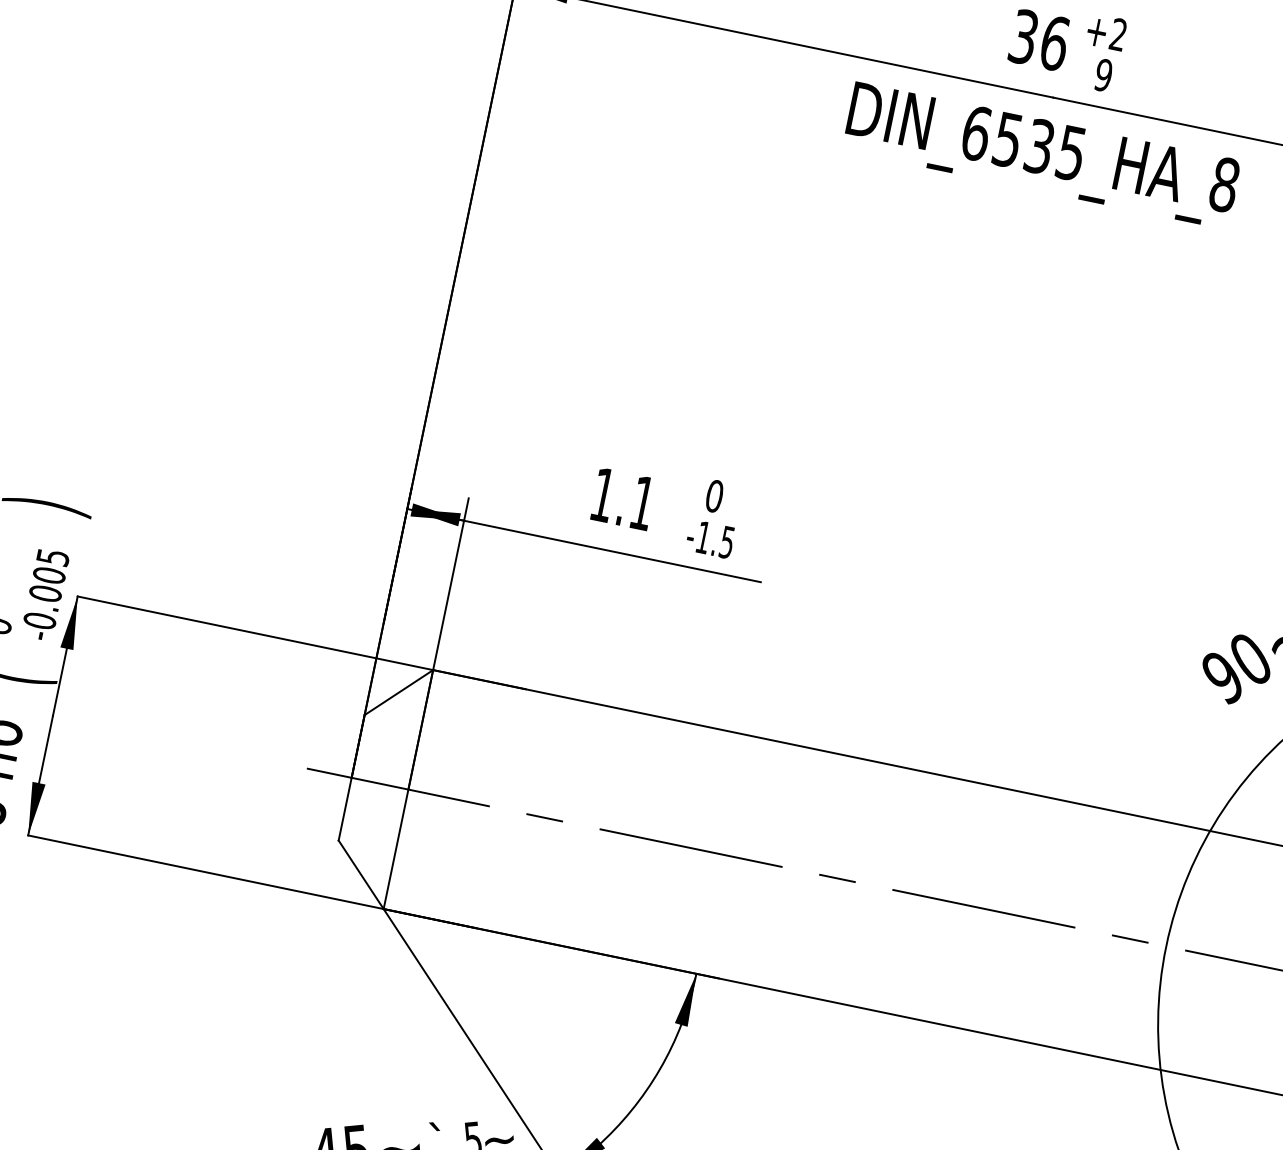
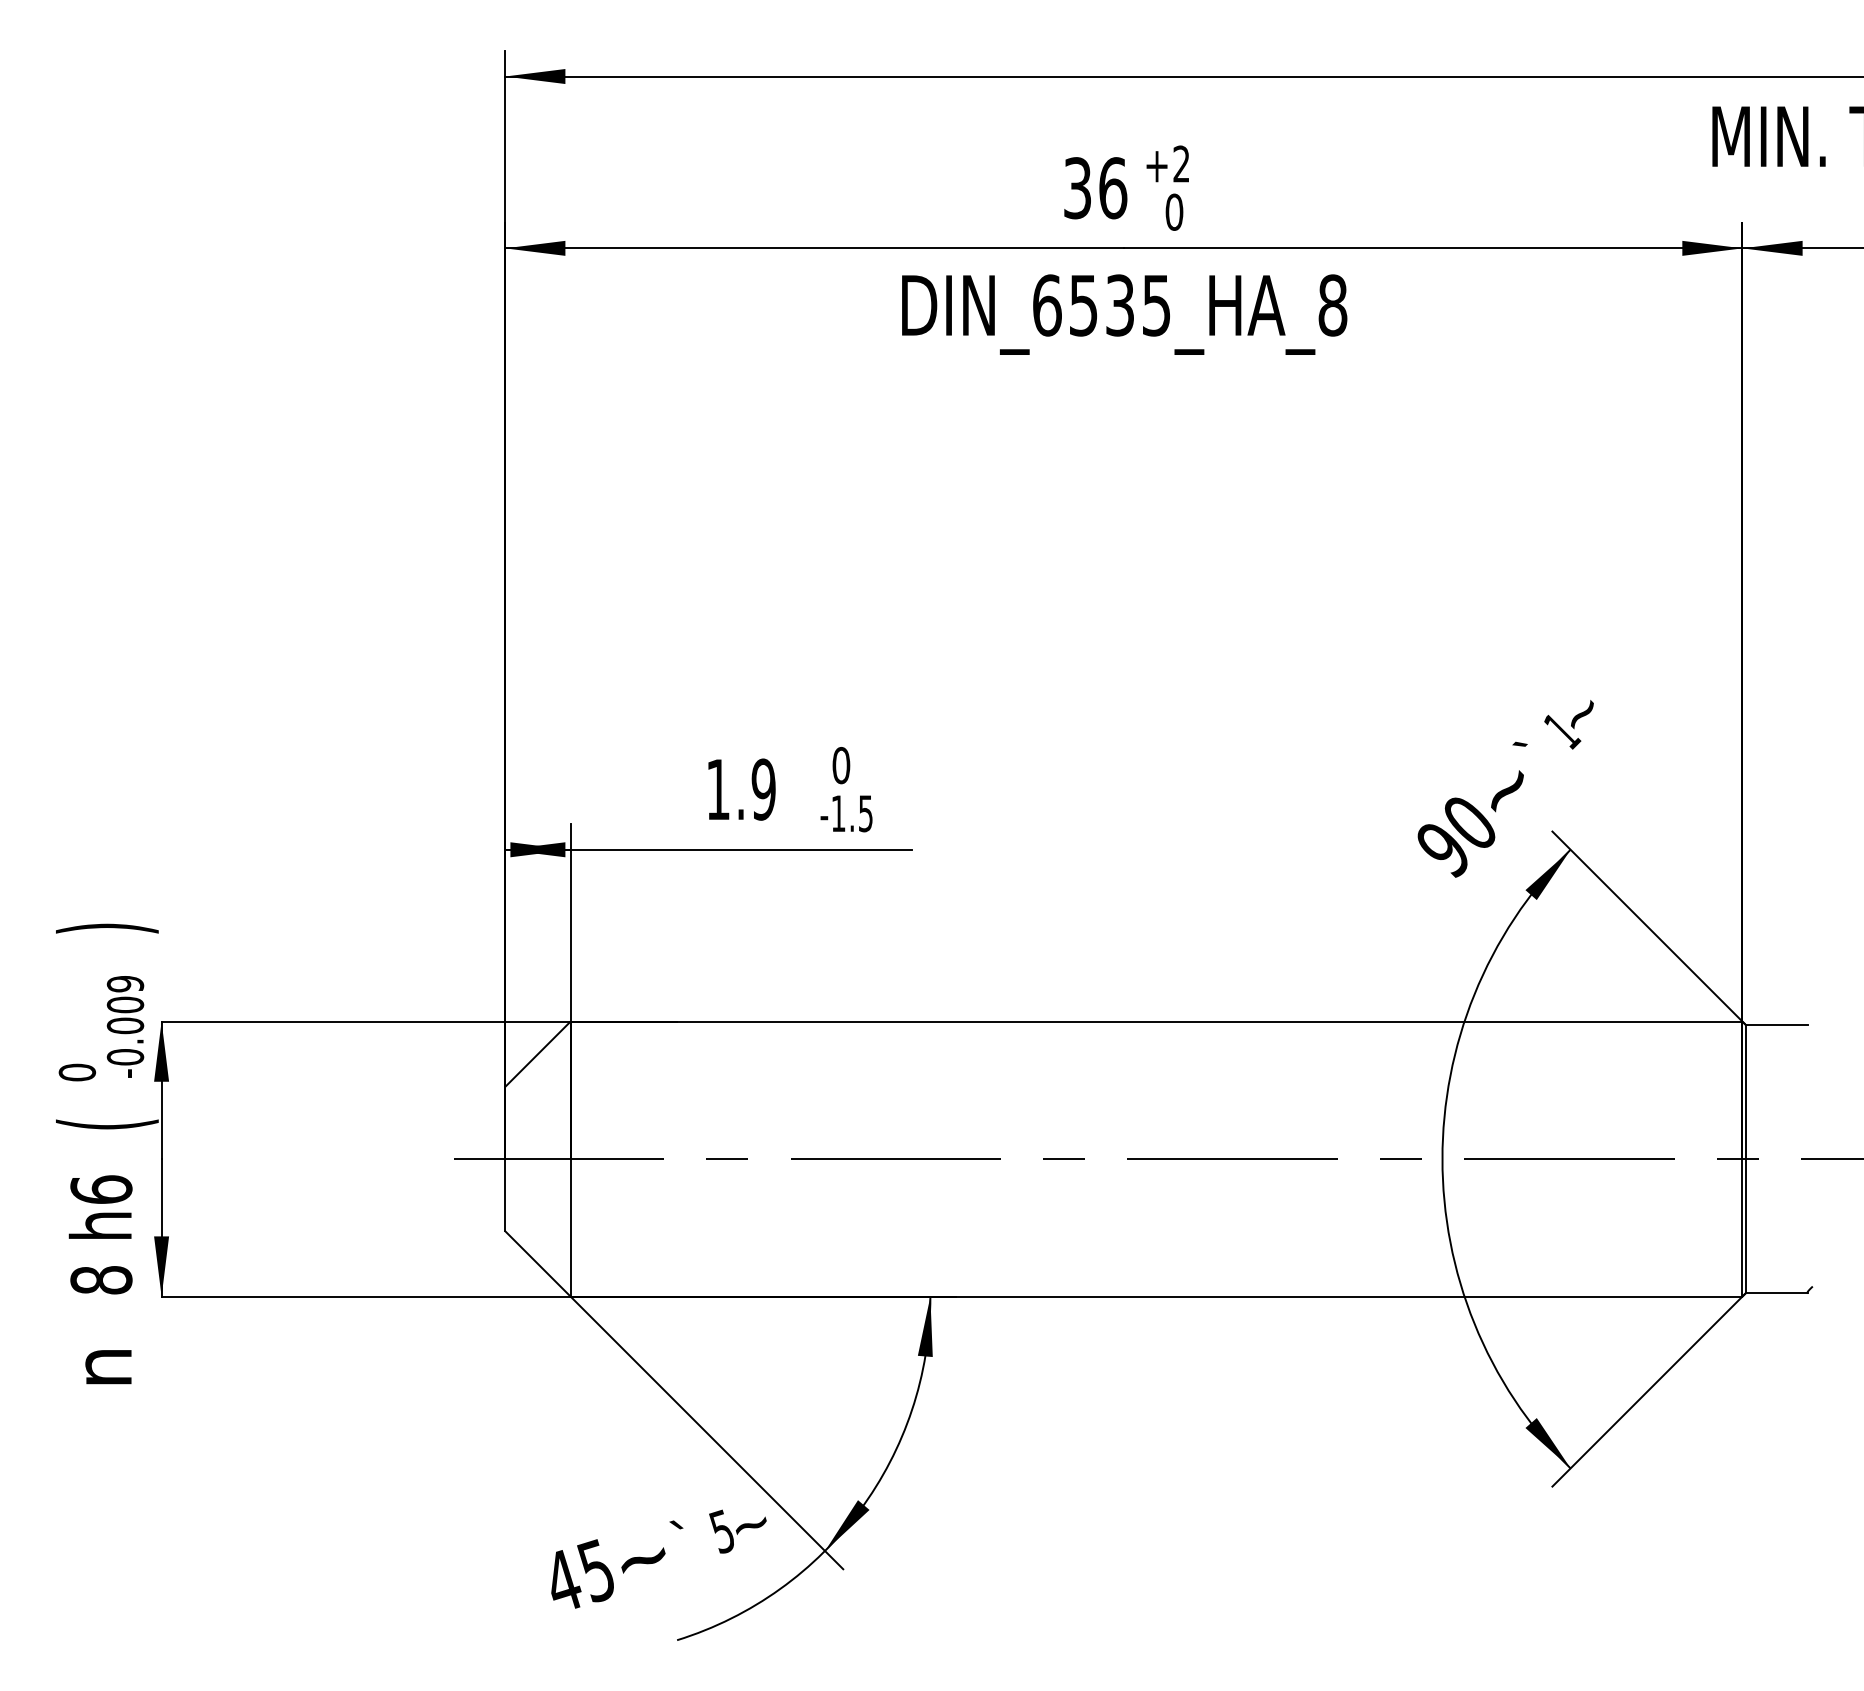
text: (1103, 74) -> (1174, 211), 9 -> 0
text: (642, 503) -> (763, 789), 1.1 -> 1.9
text: (52, 557) -> (124, 984), -0.005 -> -0.009

